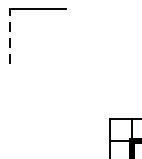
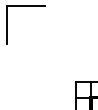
line: (10, 35) -> (7, 24), dashed -> solid

